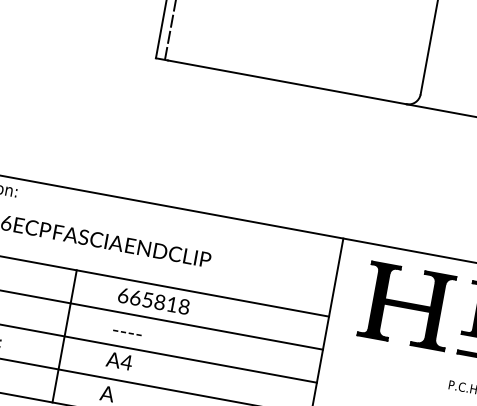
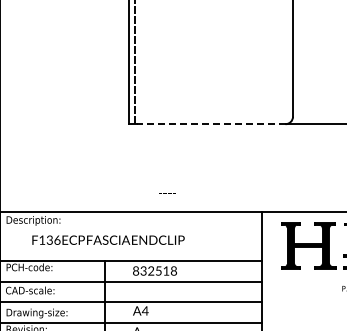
line: (286, 82) -> (210, 124), solid -> dashed
text: (142, 298) -> (147, 270), 665818 -> 832518
text: (127, 333) -> (167, 193), moved

